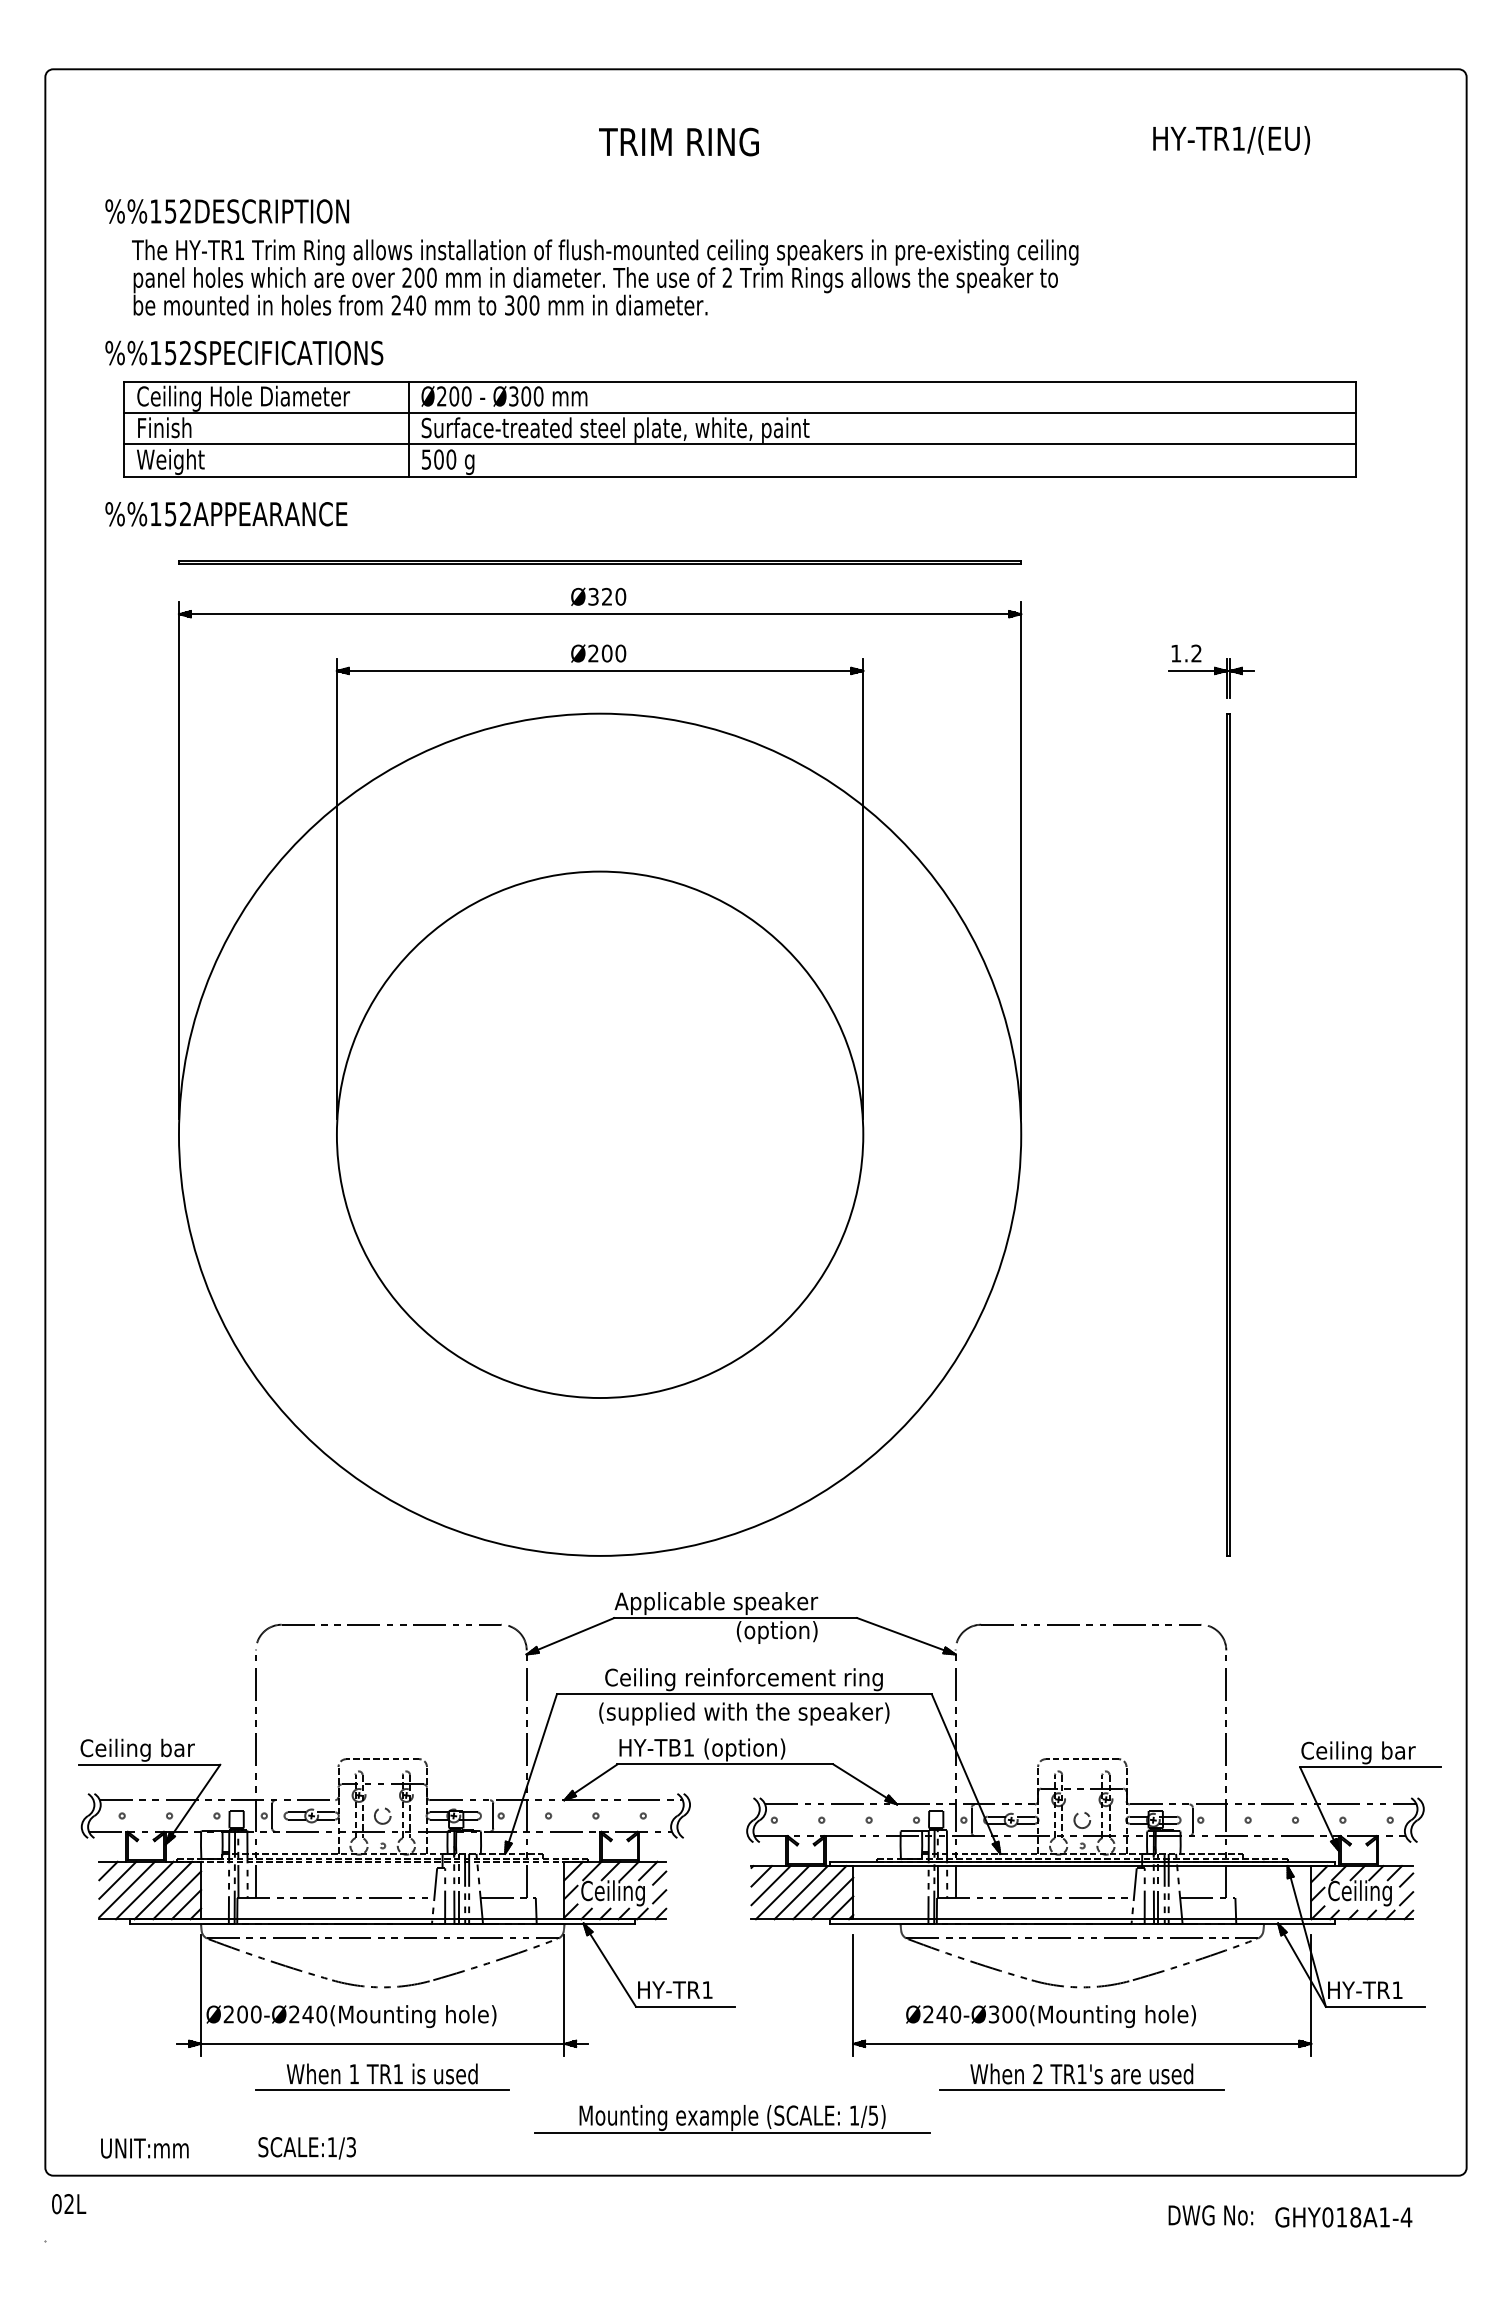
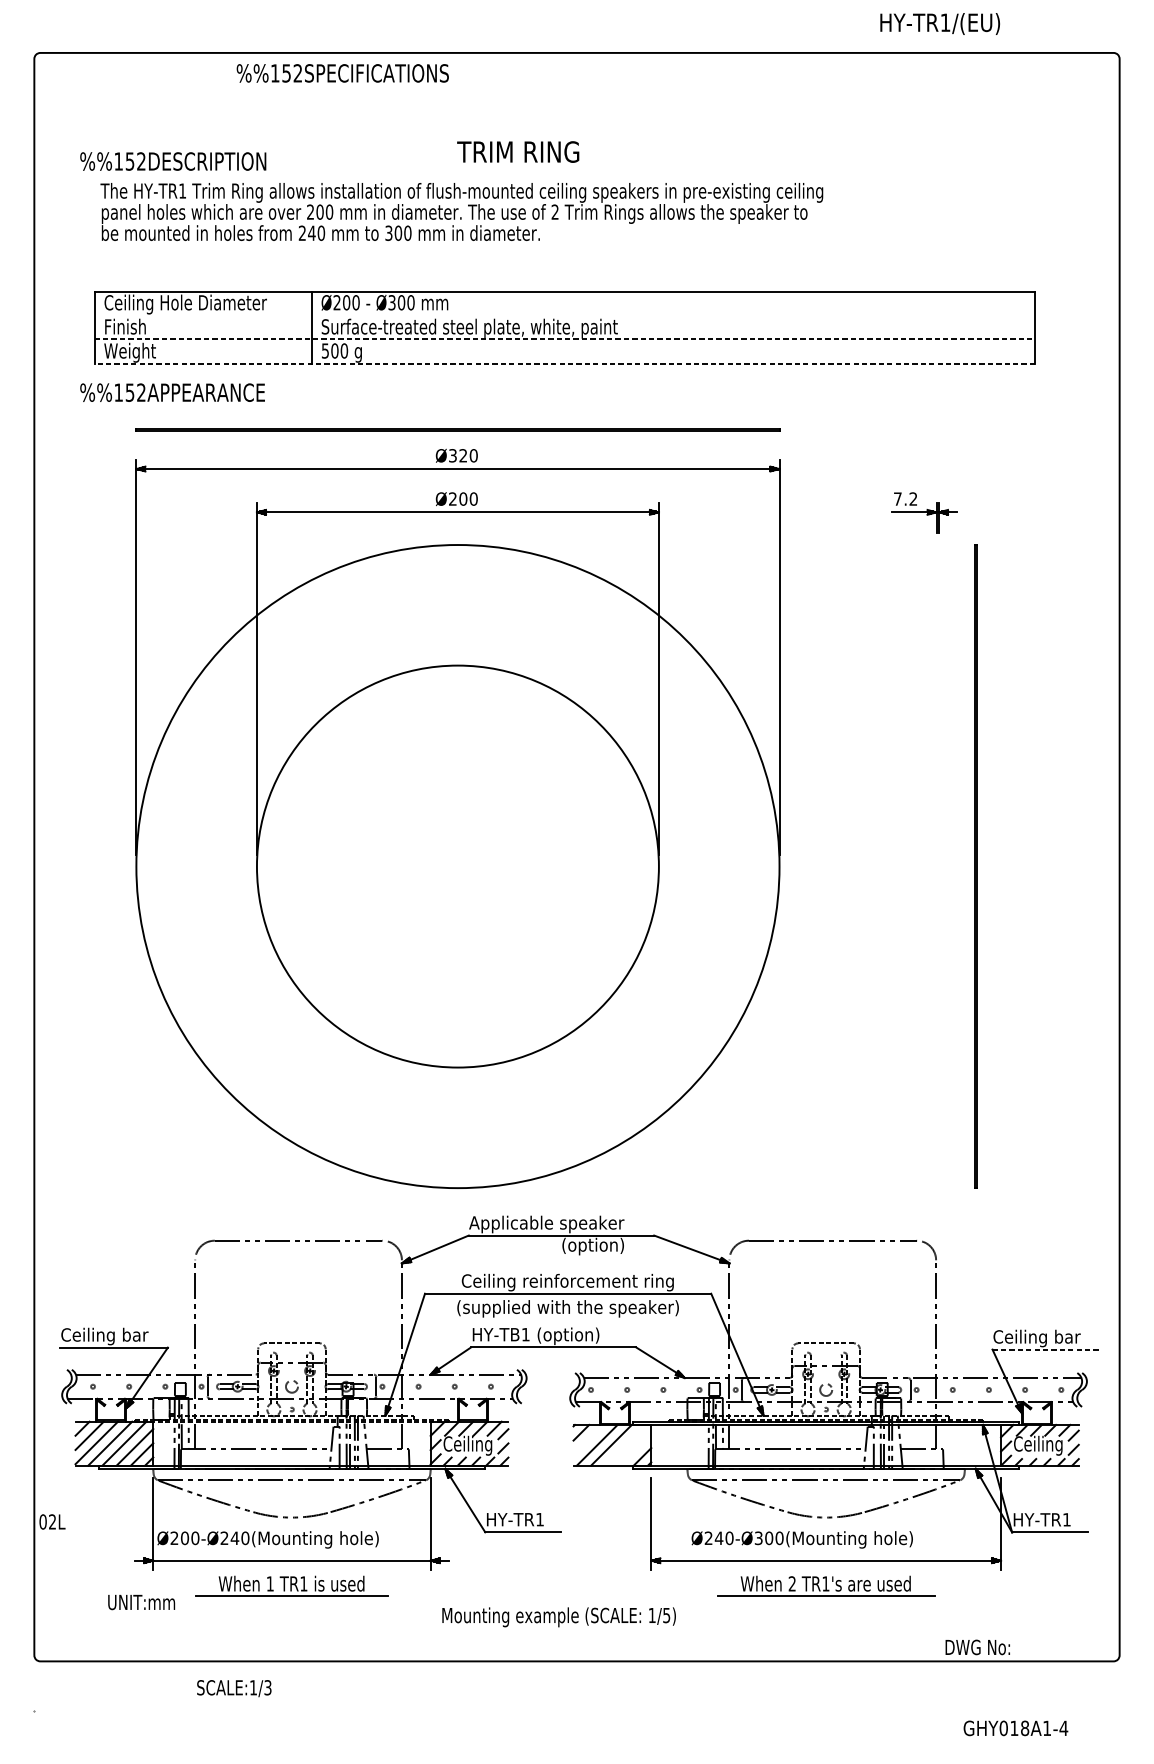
text: (1231, 140) -> (940, 24), moved
text: (678, 141) -> (517, 151), moved
text: (244, 352) -> (342, 72), moved
line: (740, 412) -> (565, 315), removed
line: (740, 444) -> (565, 339), solid -> dashed
line: (740, 476) -> (565, 363), solid -> dashed
text: (1176, 653) -> (898, 499), 1.2 -> 7.2
line: (1227, 1134) -> (975, 866), moved
line: (1371, 1767) -> (1046, 1349), solid -> dashed
line: (770, 1885) -> (588, 1439), removed
line: (819, 1892) -> (625, 1445), removed
line: (832, 1898) -> (635, 1449), removed
line: (732, 2133) -> (559, 1629), removed
text: (144, 2148) -> (141, 1602), moved
text: (306, 2148) -> (233, 1688), moved
text: (69, 2204) -> (52, 1522), moved
text: (1210, 2215) -> (977, 1647), moved
text: (1343, 2217) -> (1015, 1728), moved

